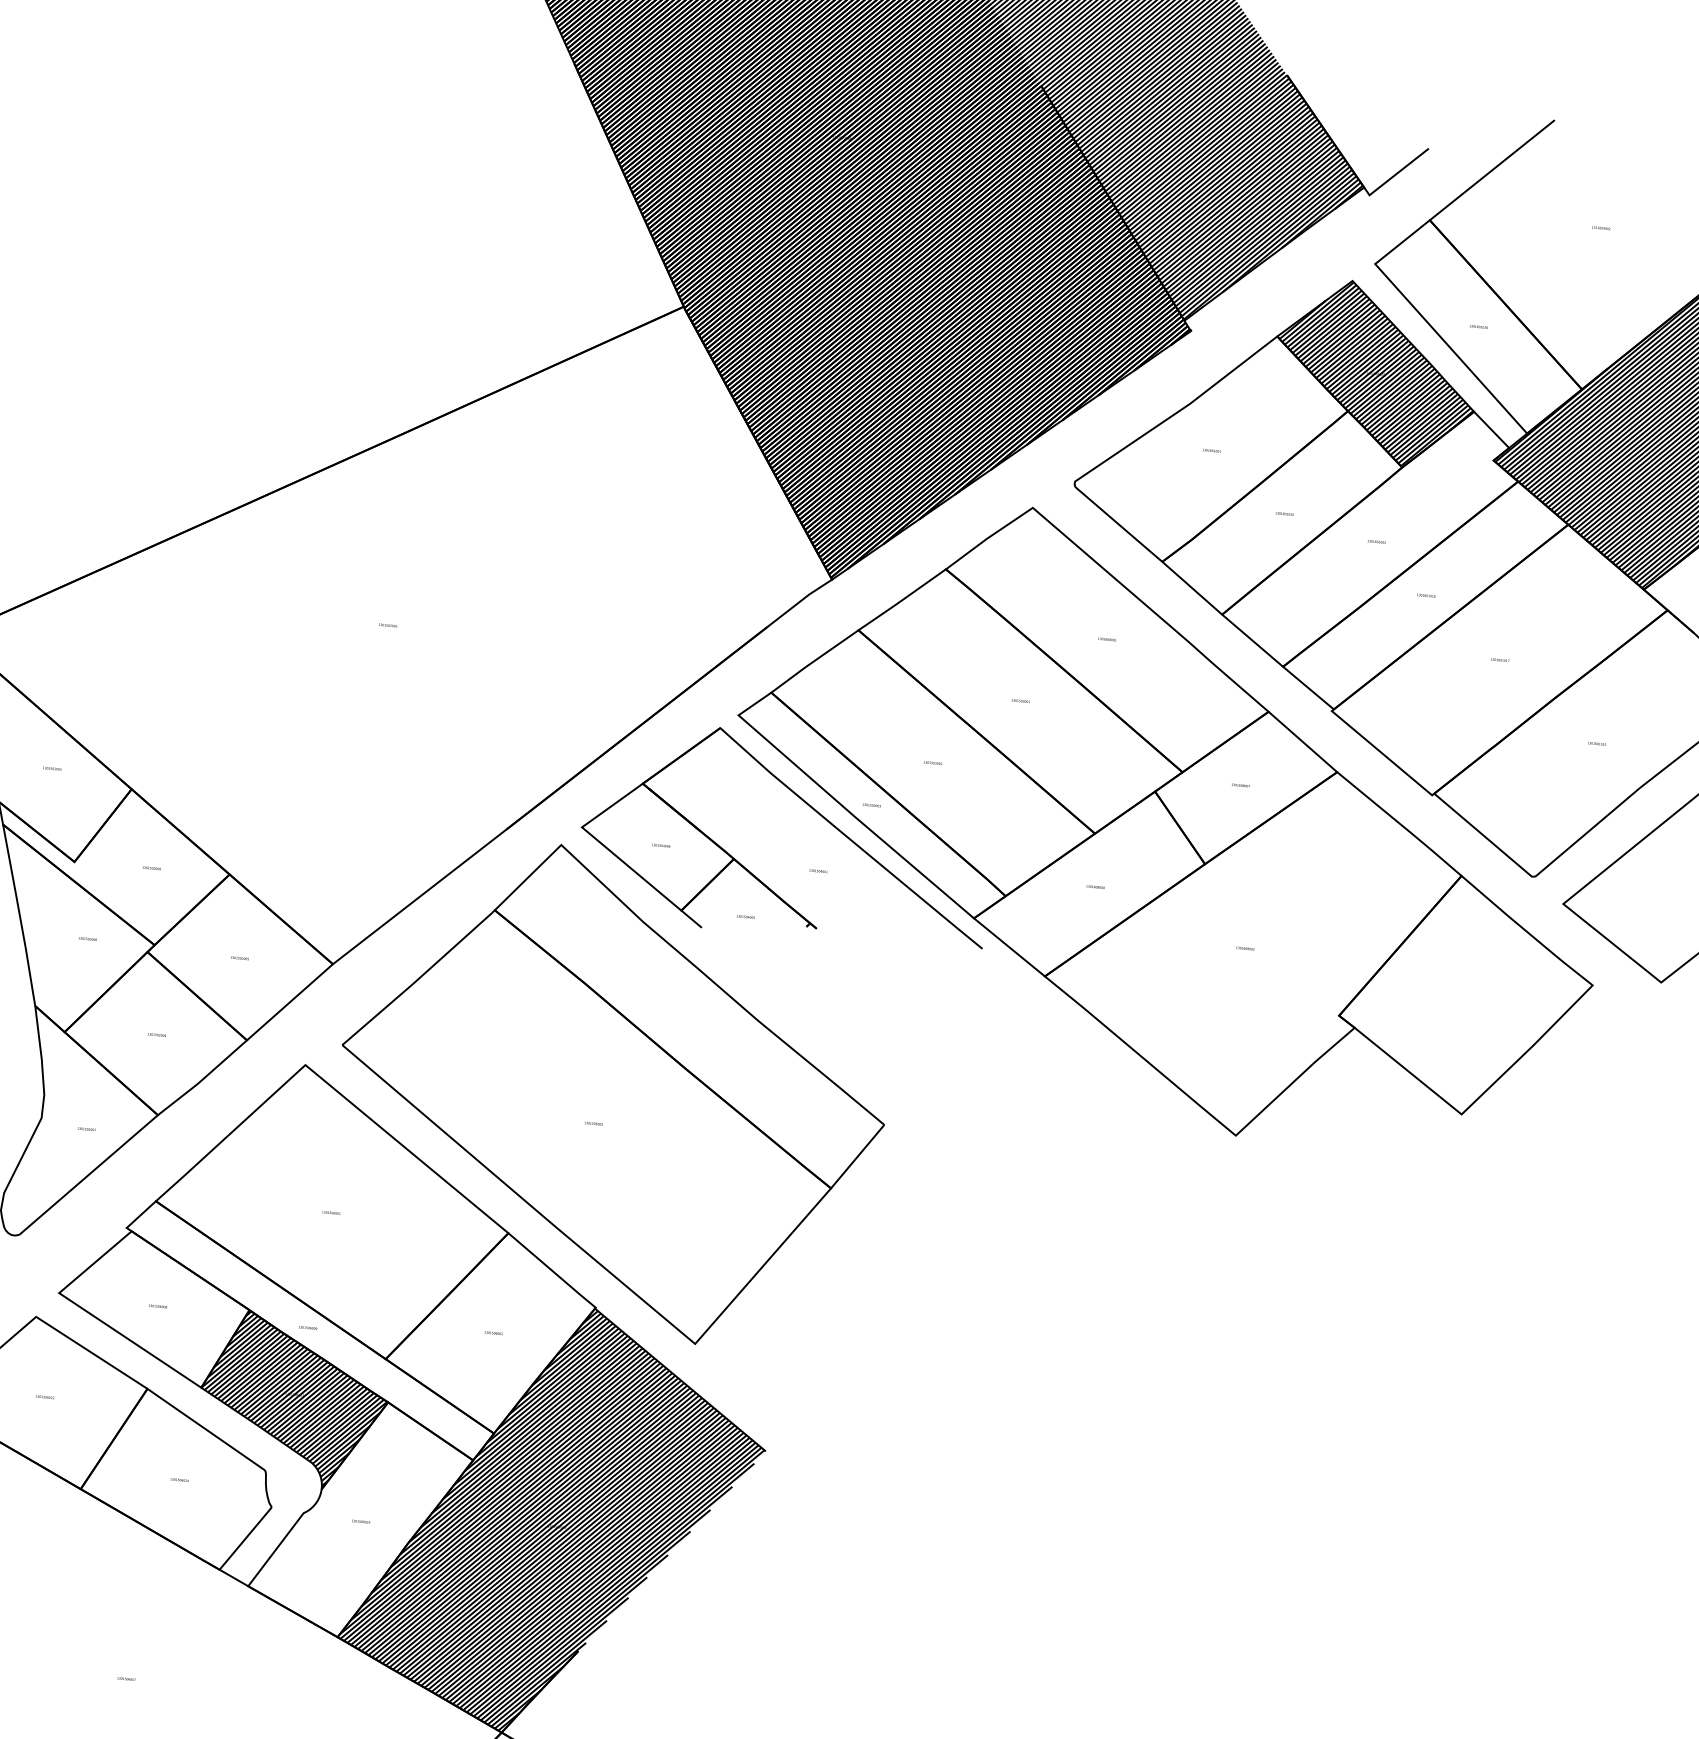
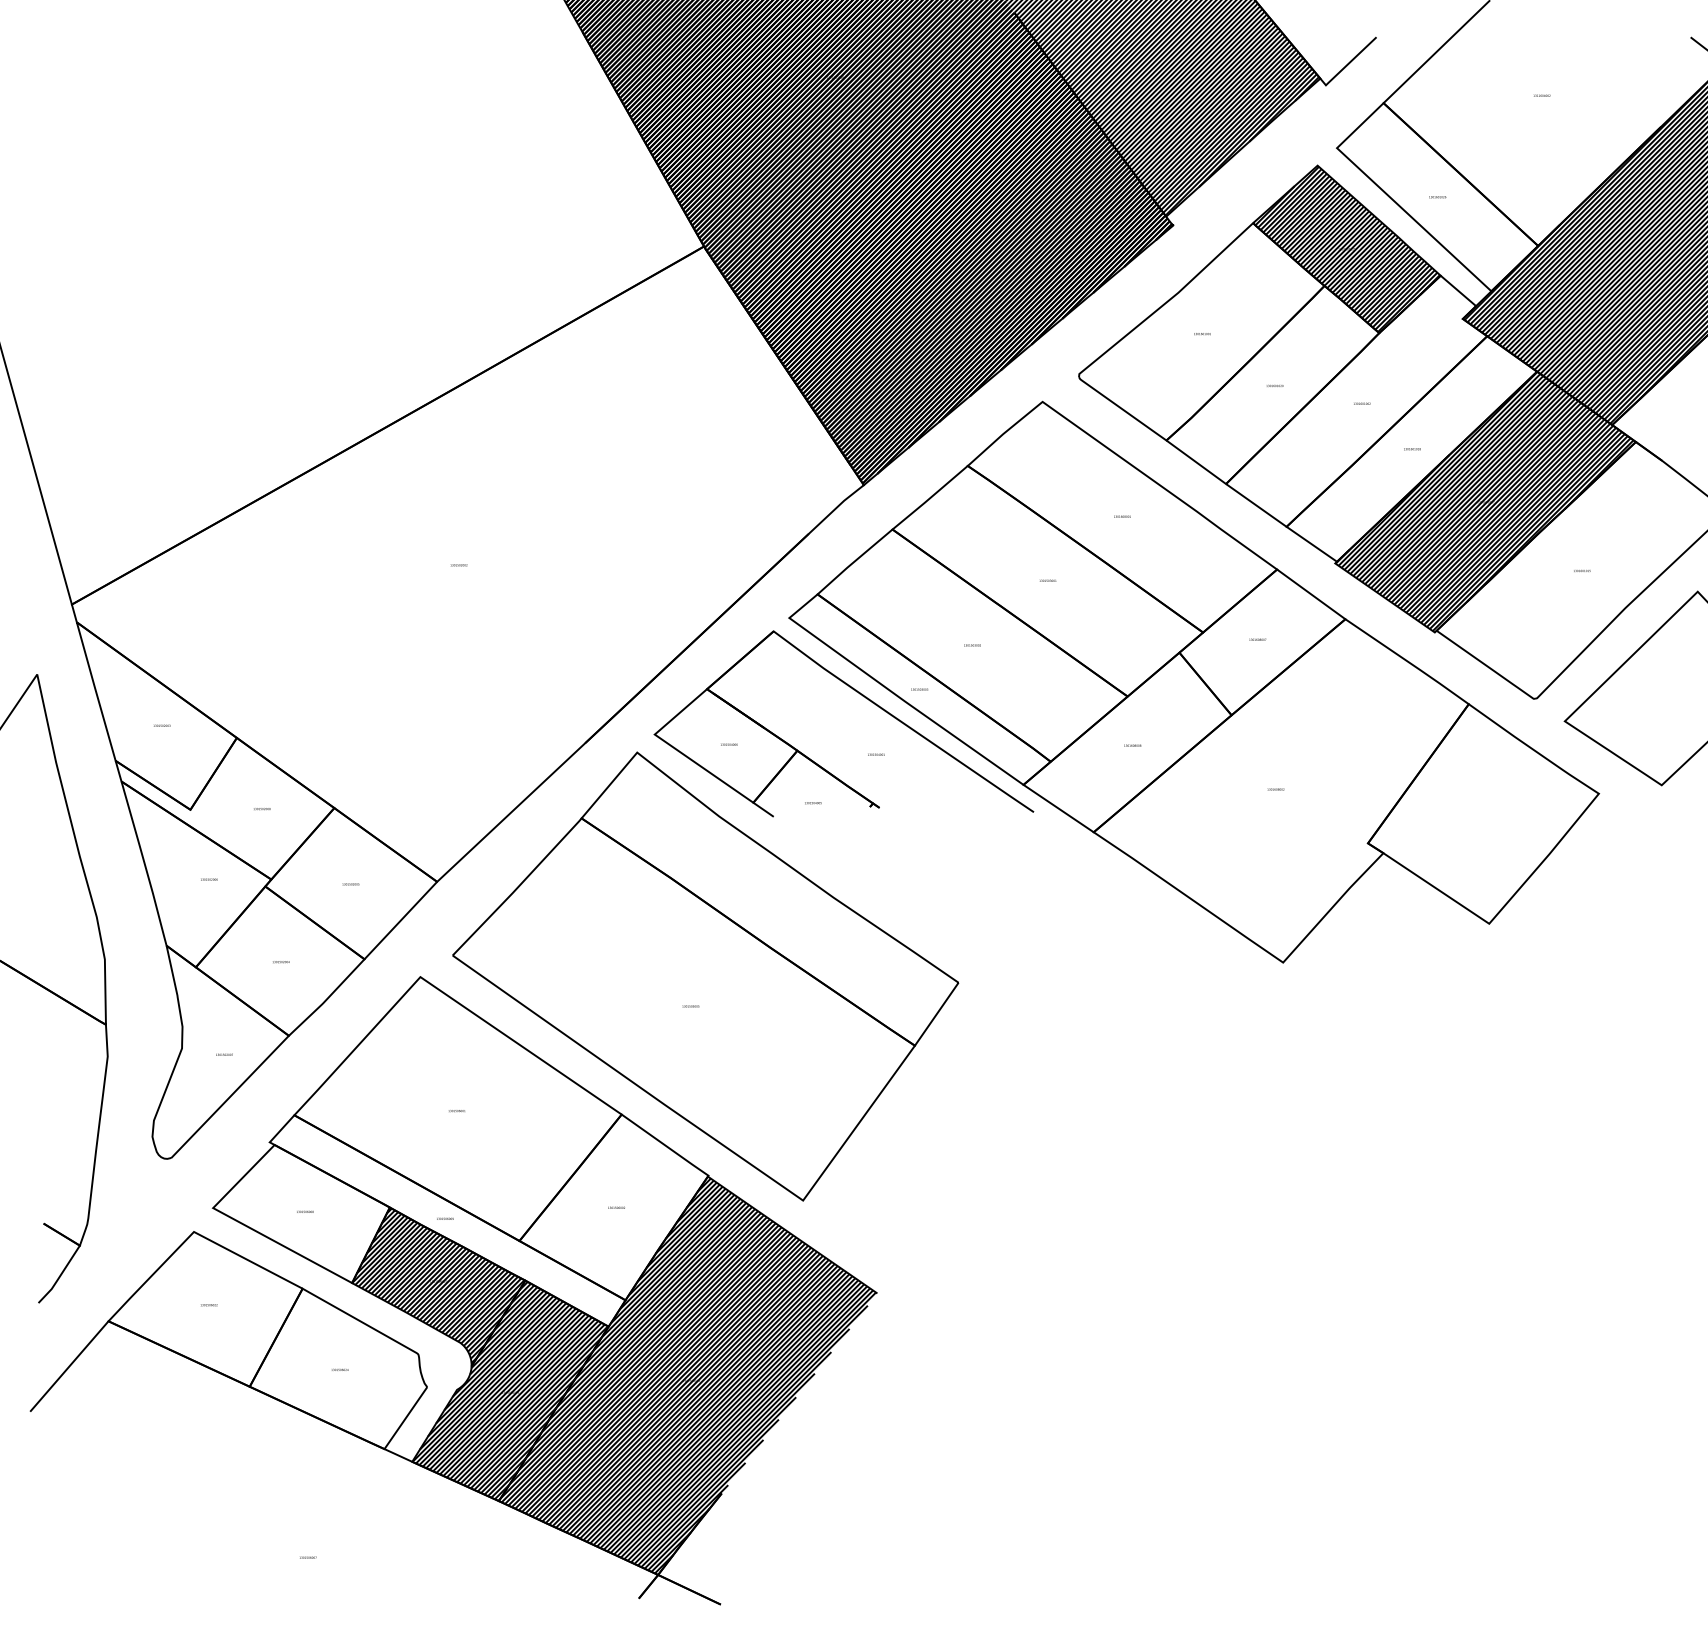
hatch: (1498, 659) -> (1484, 501), added
hatch: (360, 1519) -> (509, 1390), added

